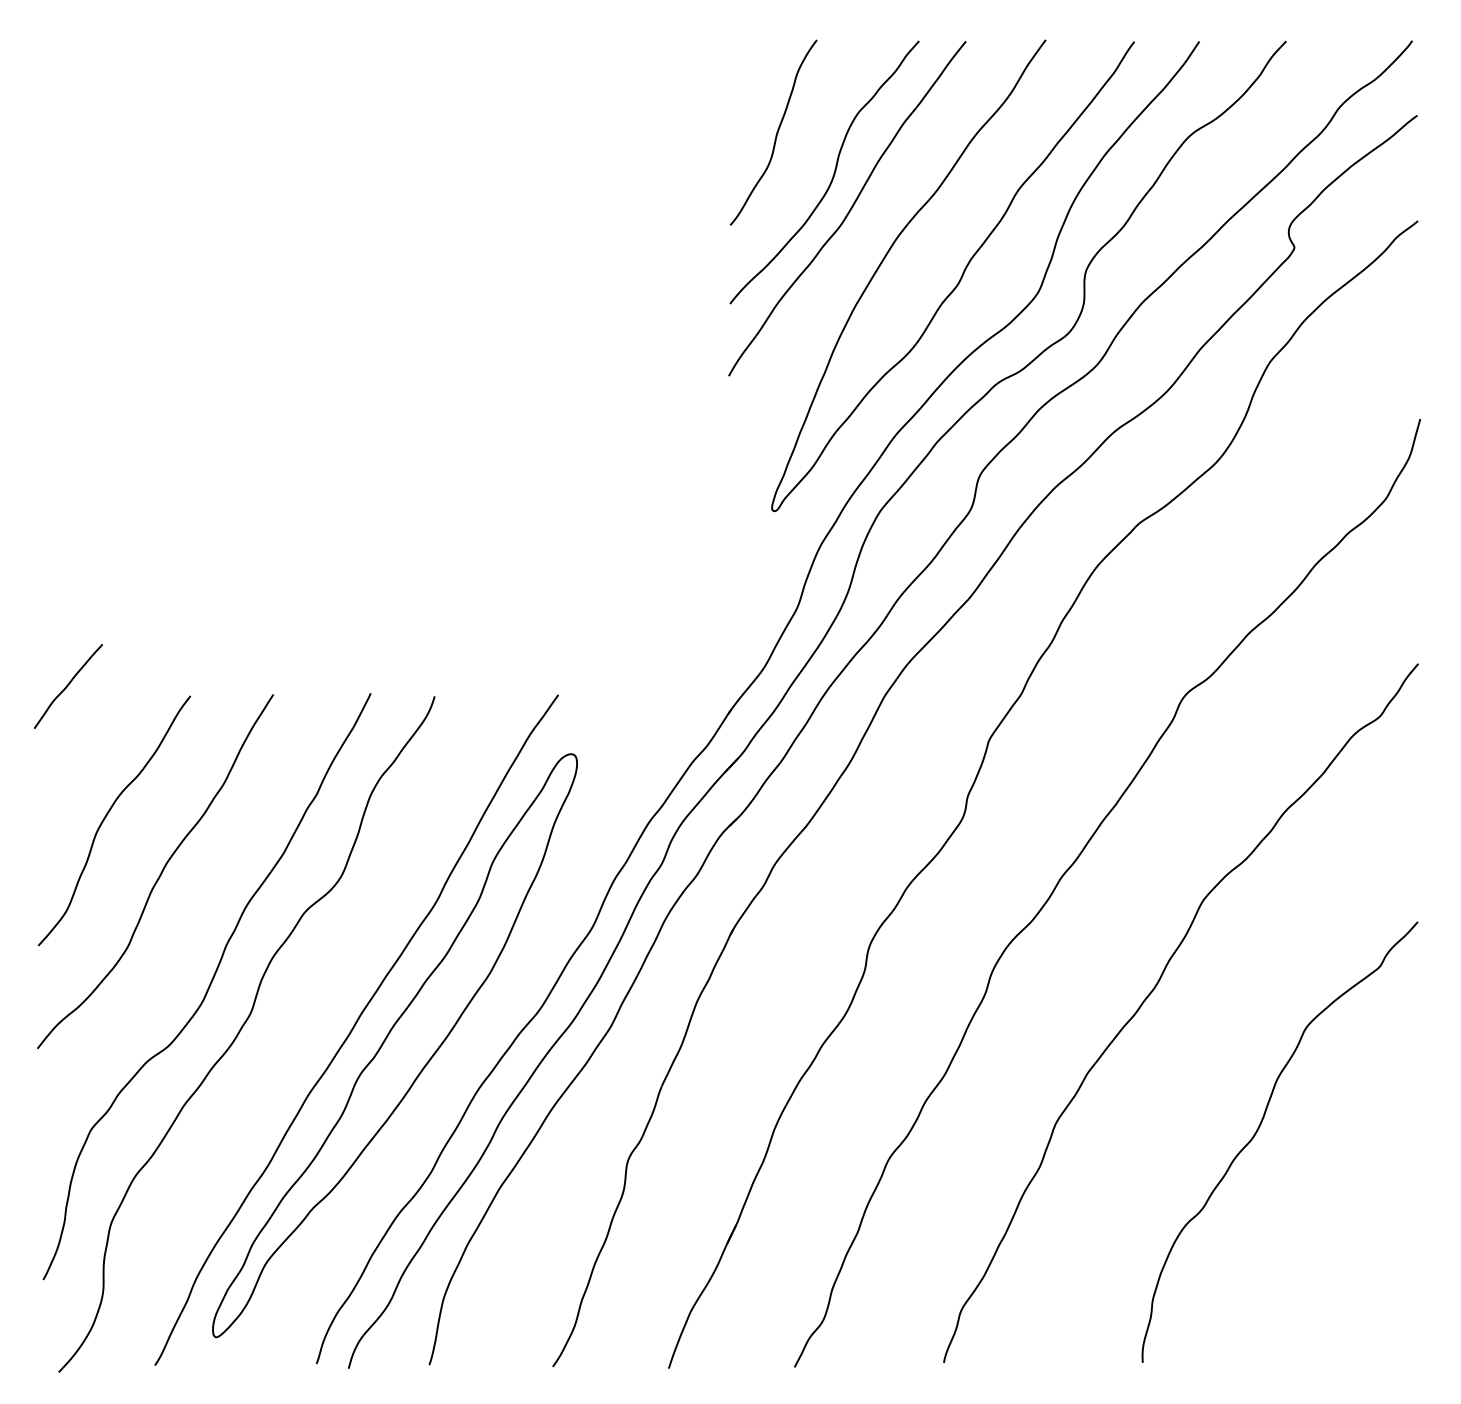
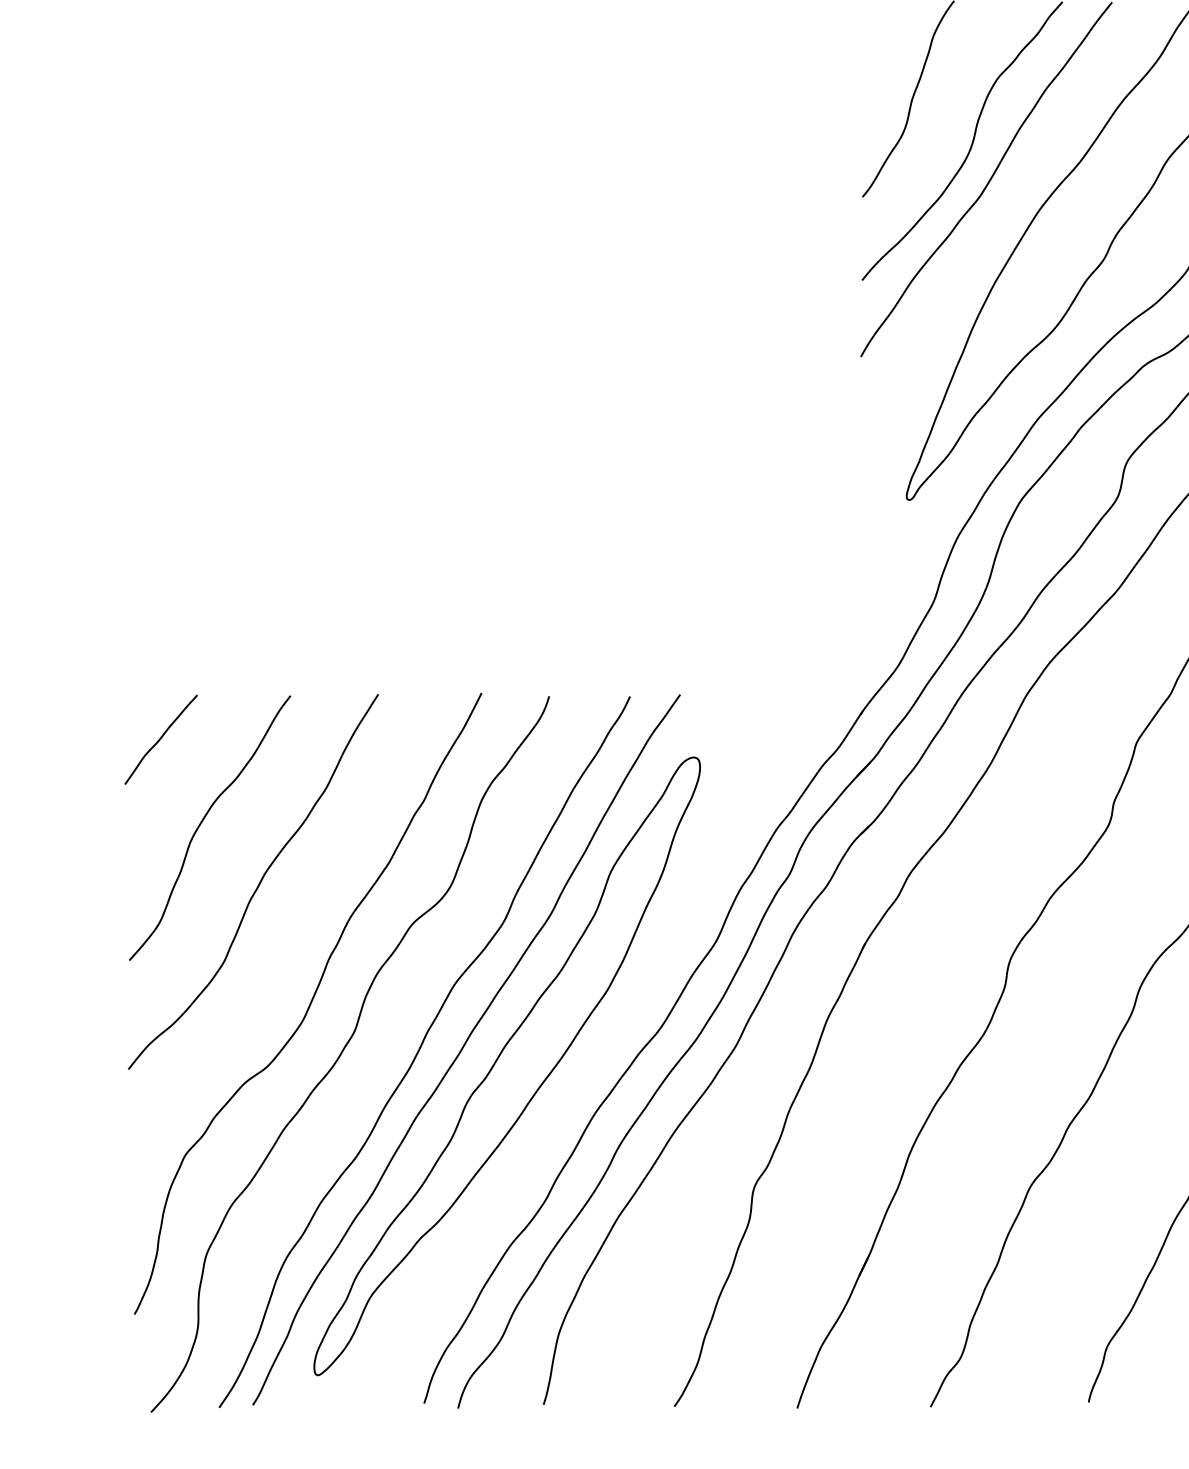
curve: (67, 686) -> (160, 739), moved
curve: (312, 1031) -> (419, 1051), added

